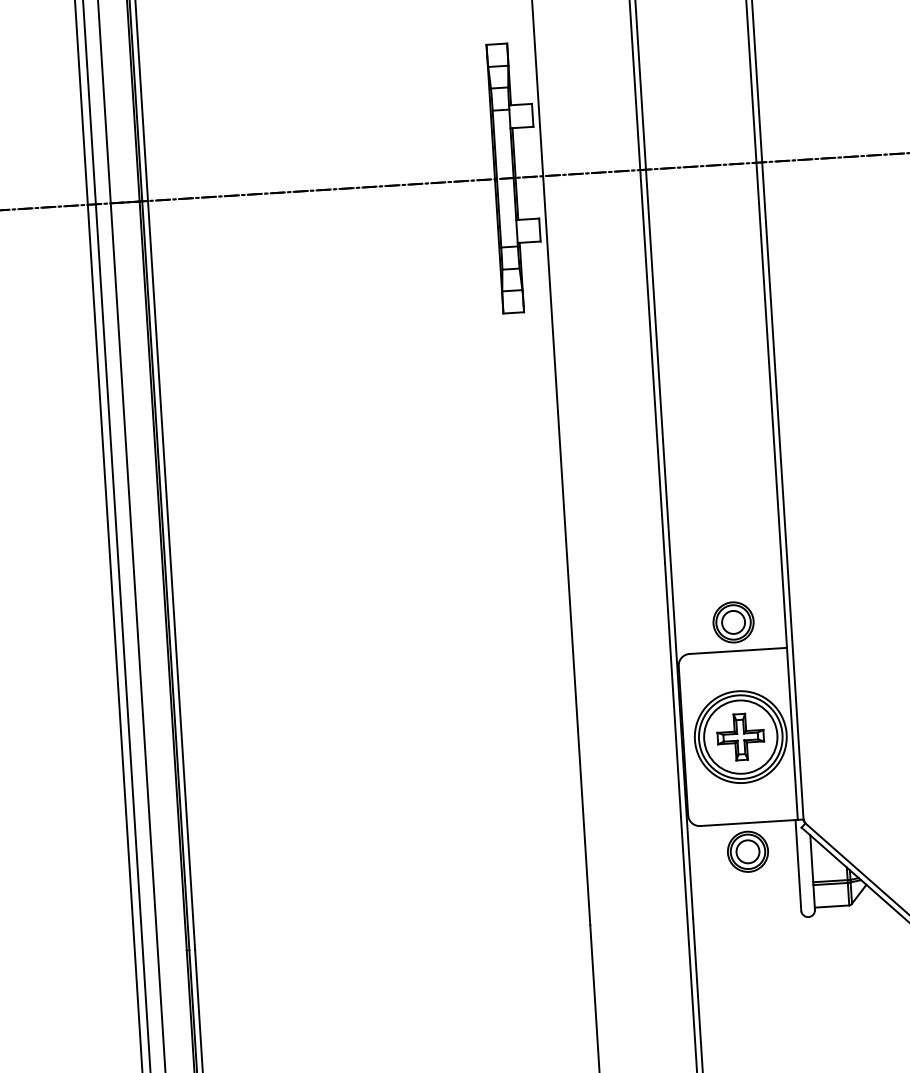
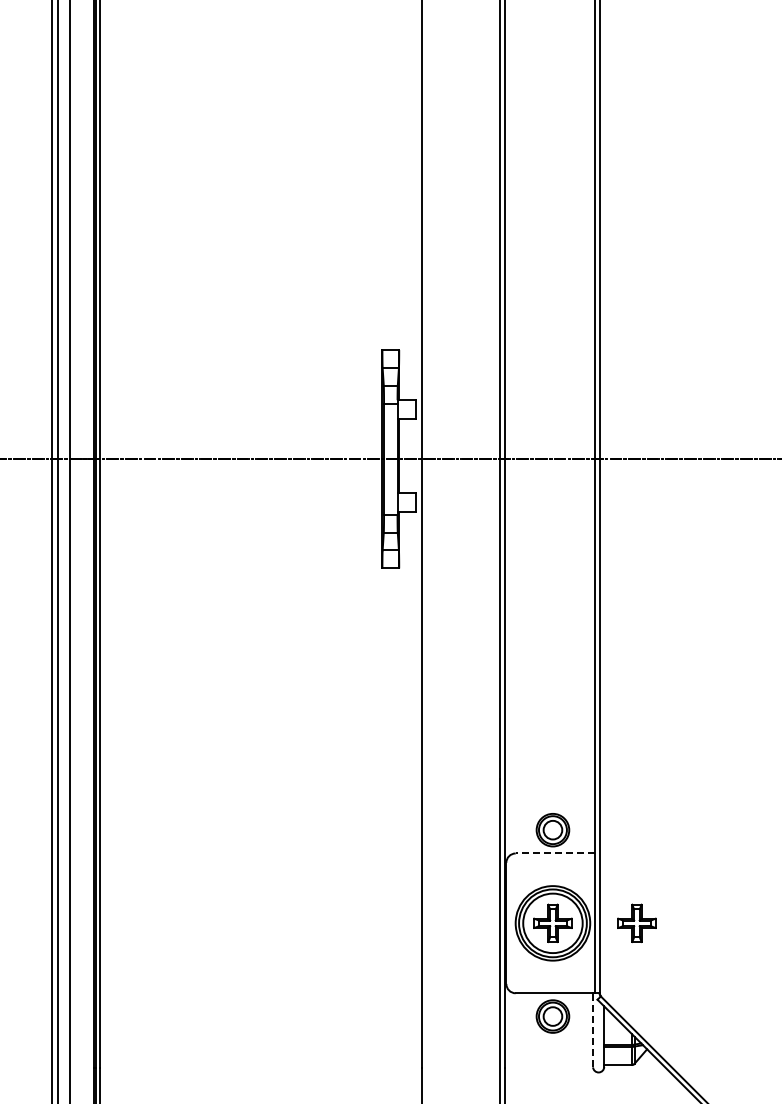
line: (738, 650) -> (555, 853), solid -> dashed
part: (843, 729) -> (636, 922), added
line: (798, 864) -> (593, 1029), solid -> dashed

